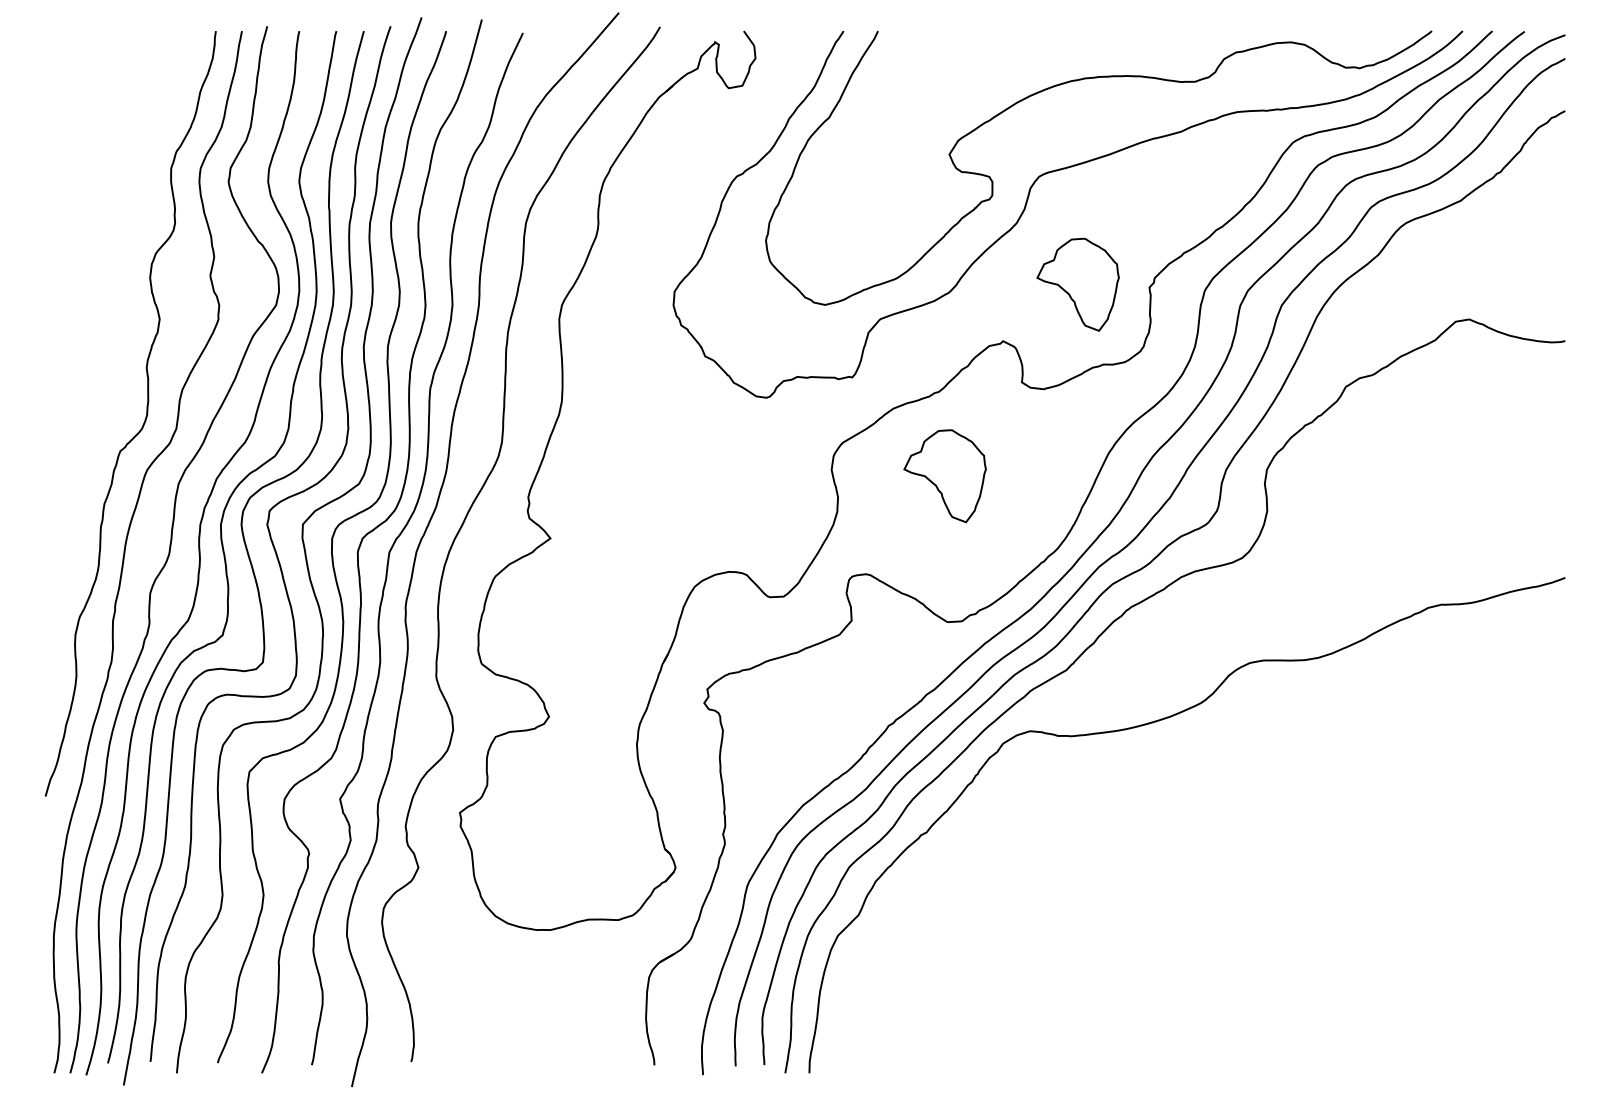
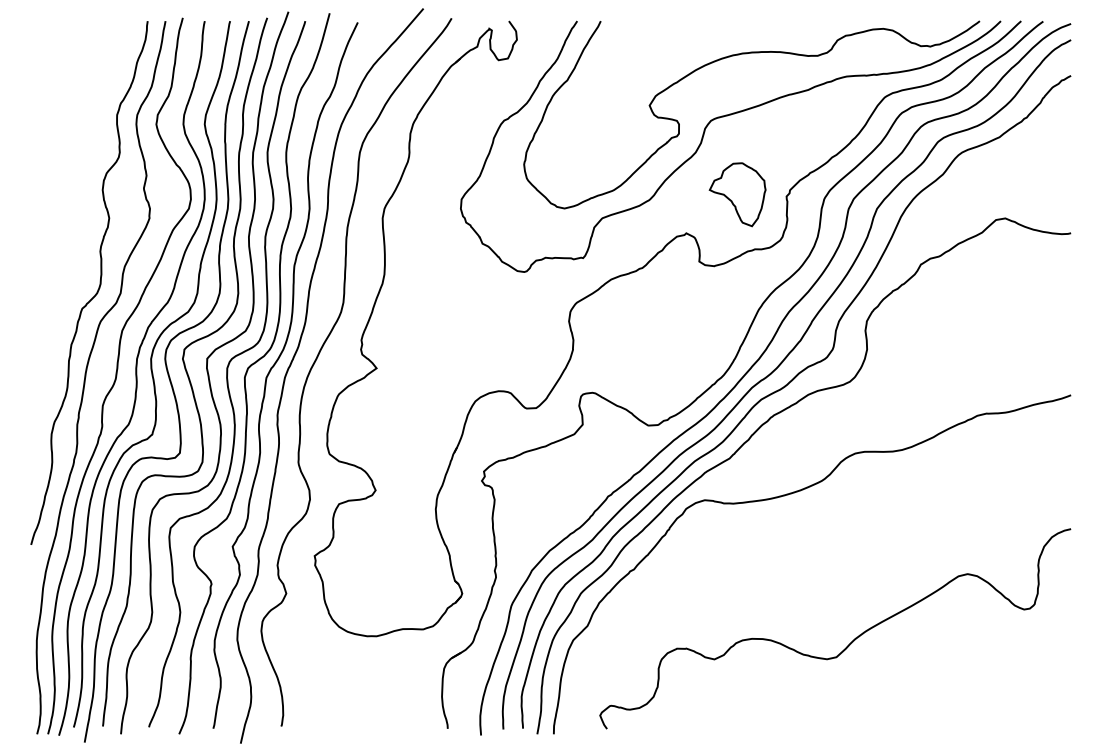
part: (944, 475) -> (646, 325), removed
curve: (1242, 939) -> (850, 642), added

